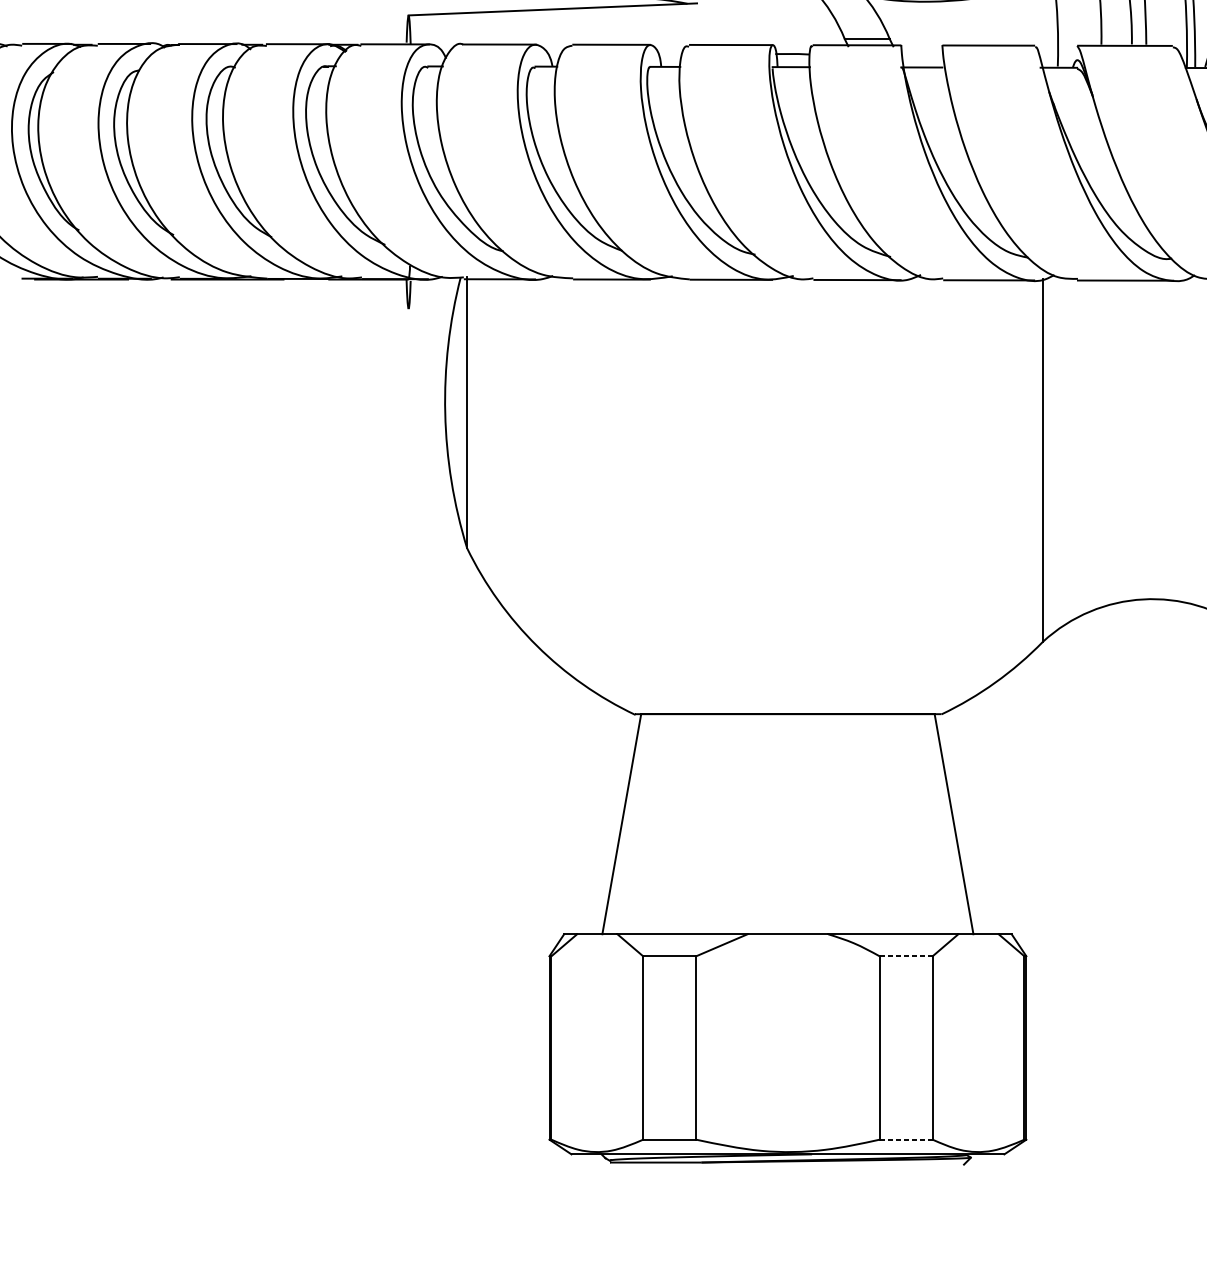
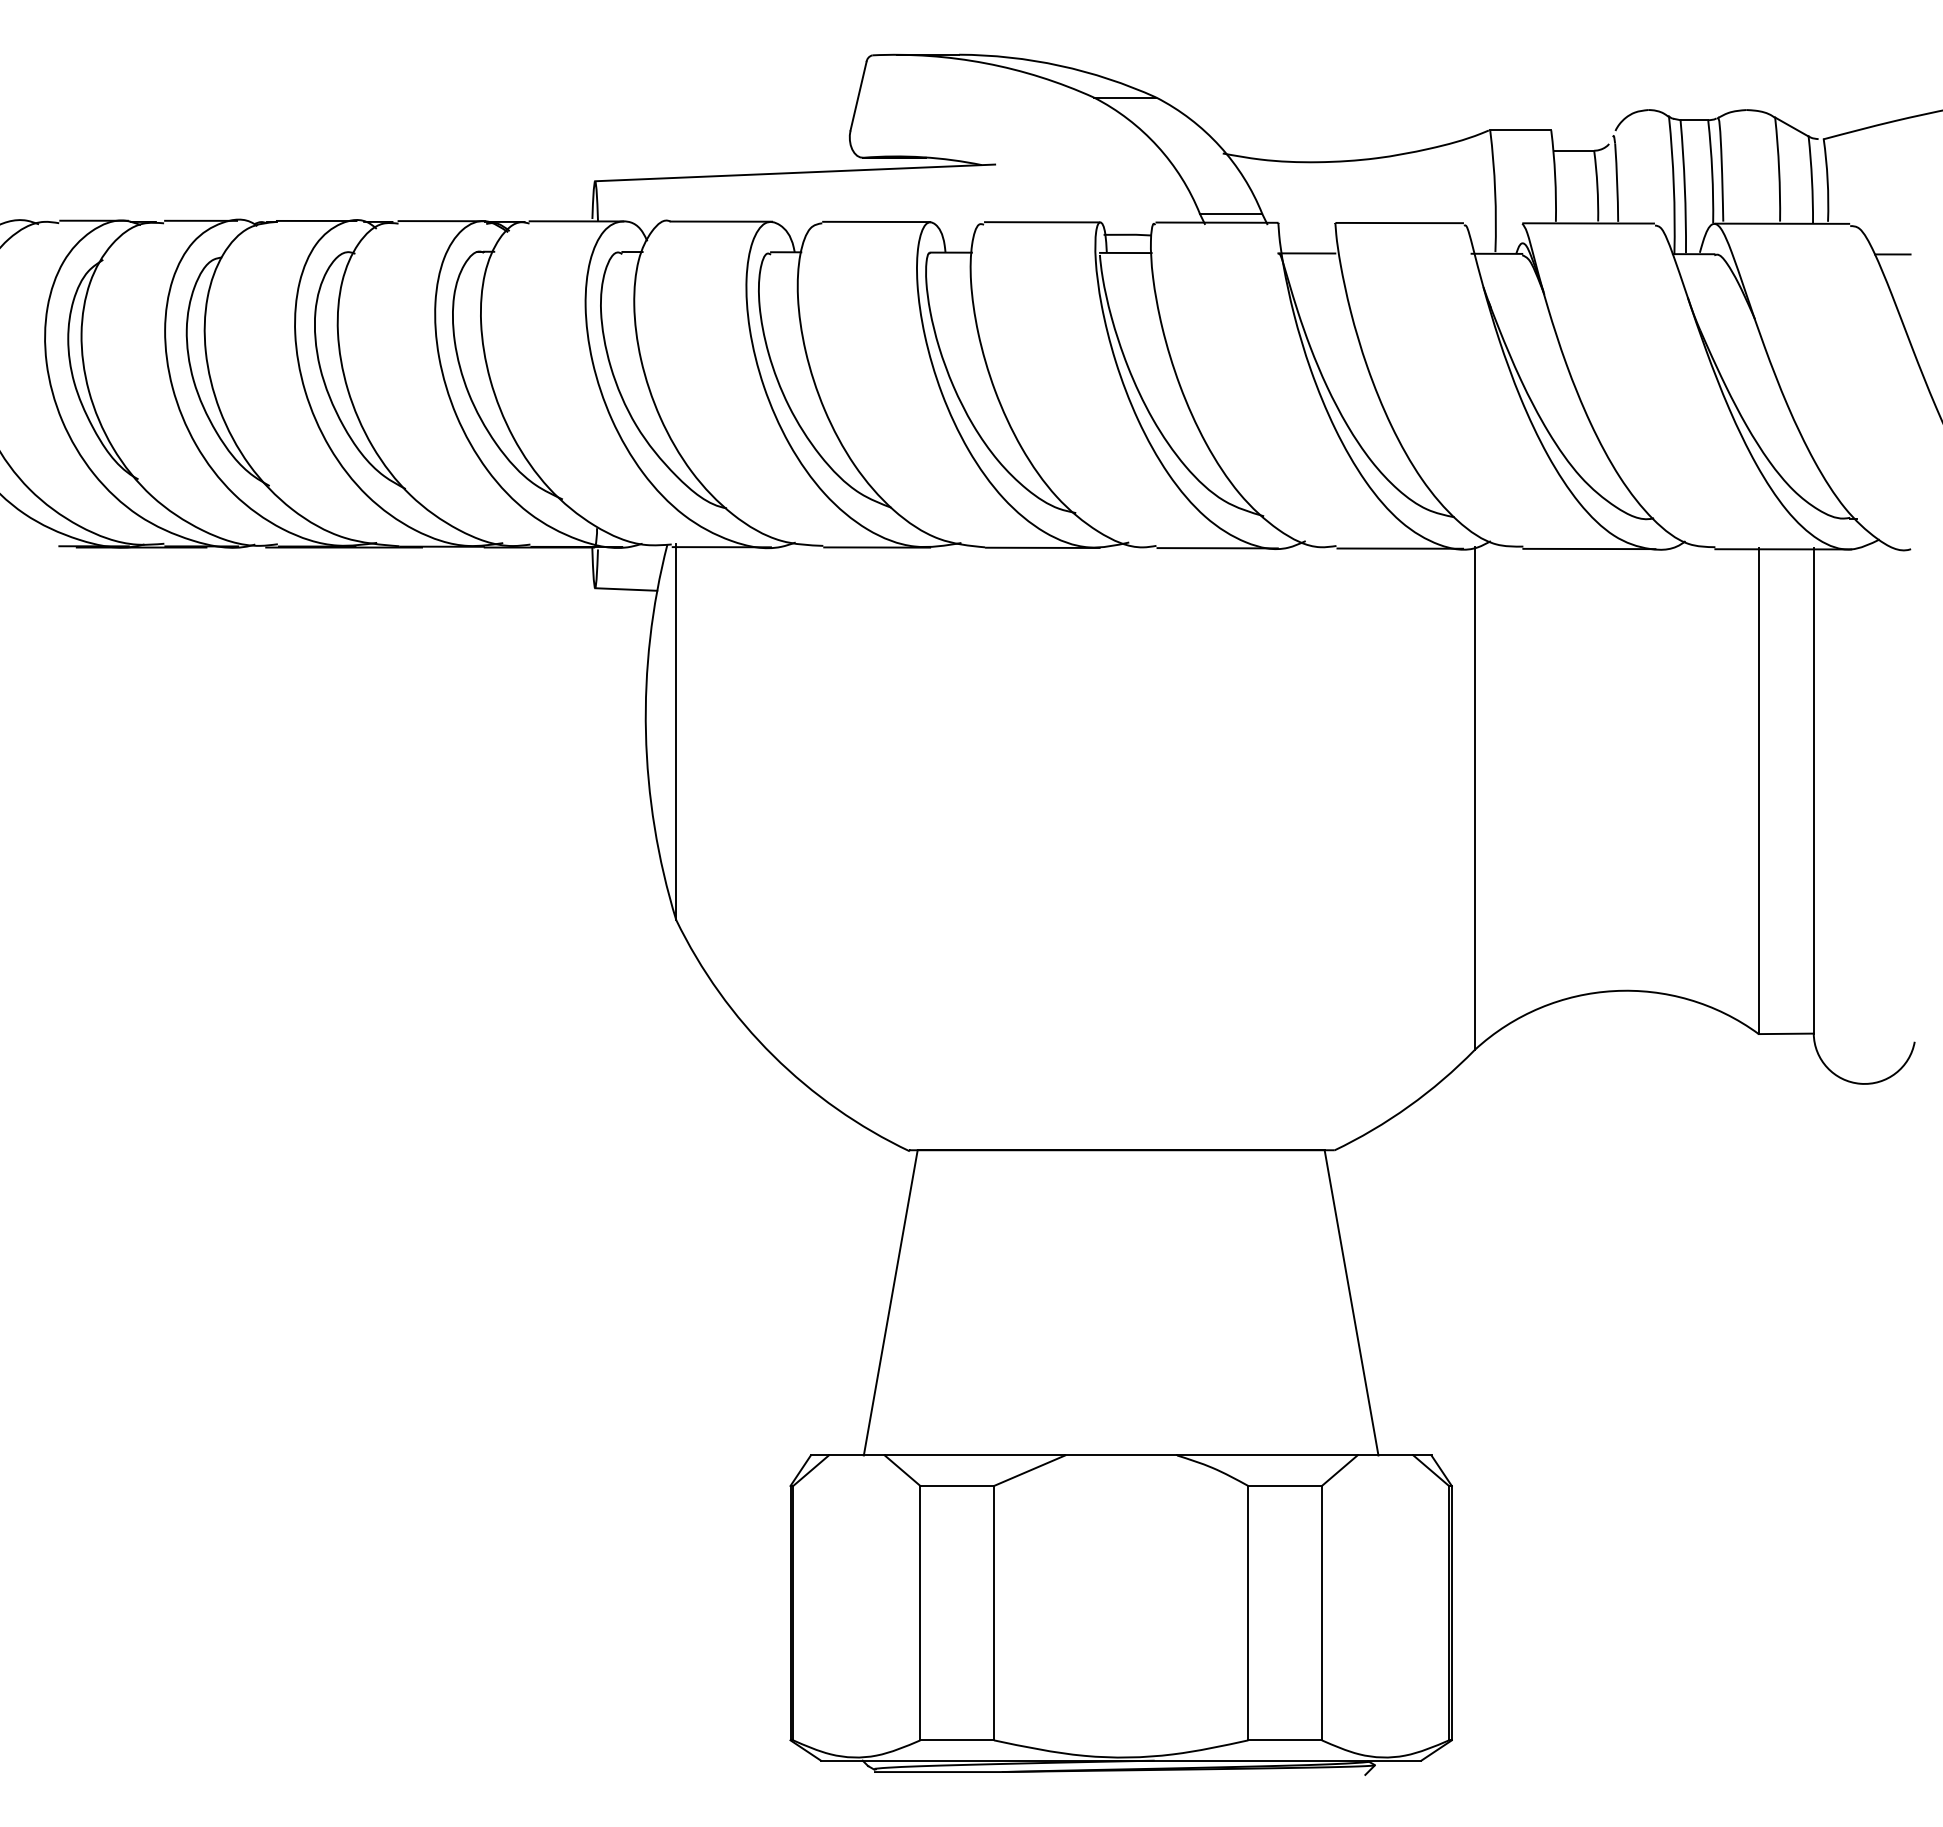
line: (431, 309) -> (626, 589), added
line: (906, 956) -> (1285, 1486), dashed -> solid
line: (906, 1139) -> (1285, 1740), dashed -> solid

